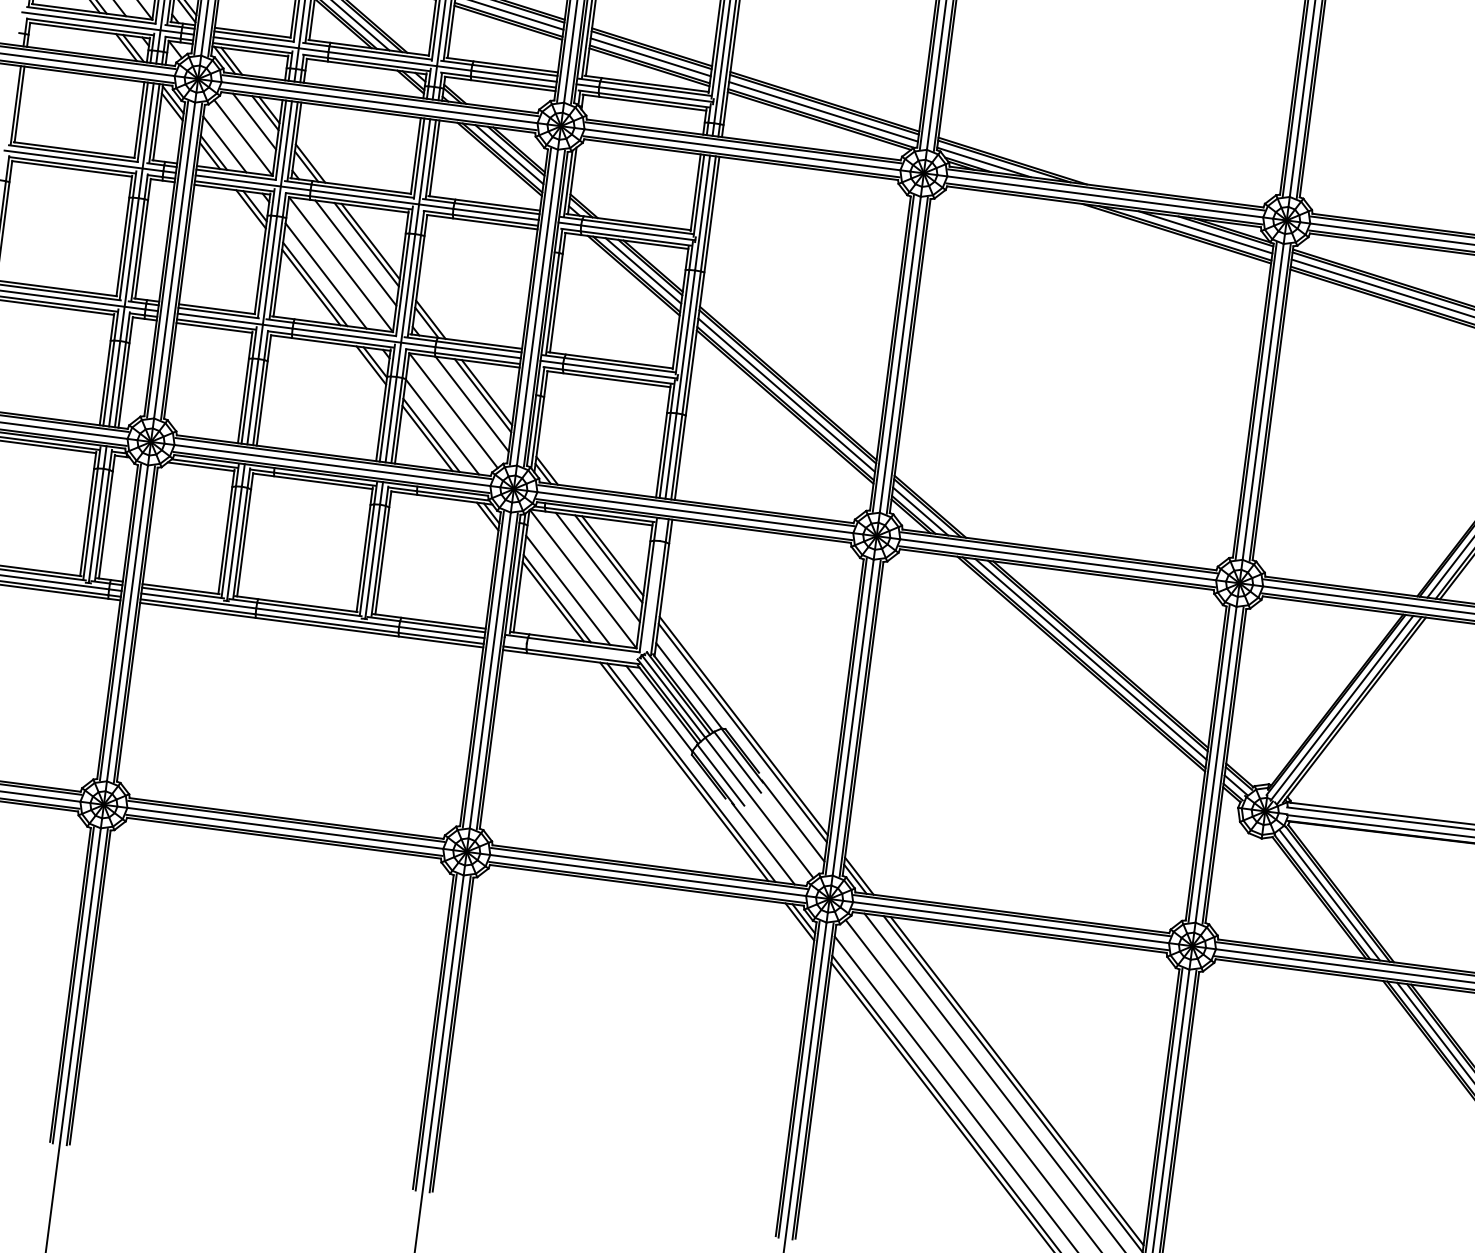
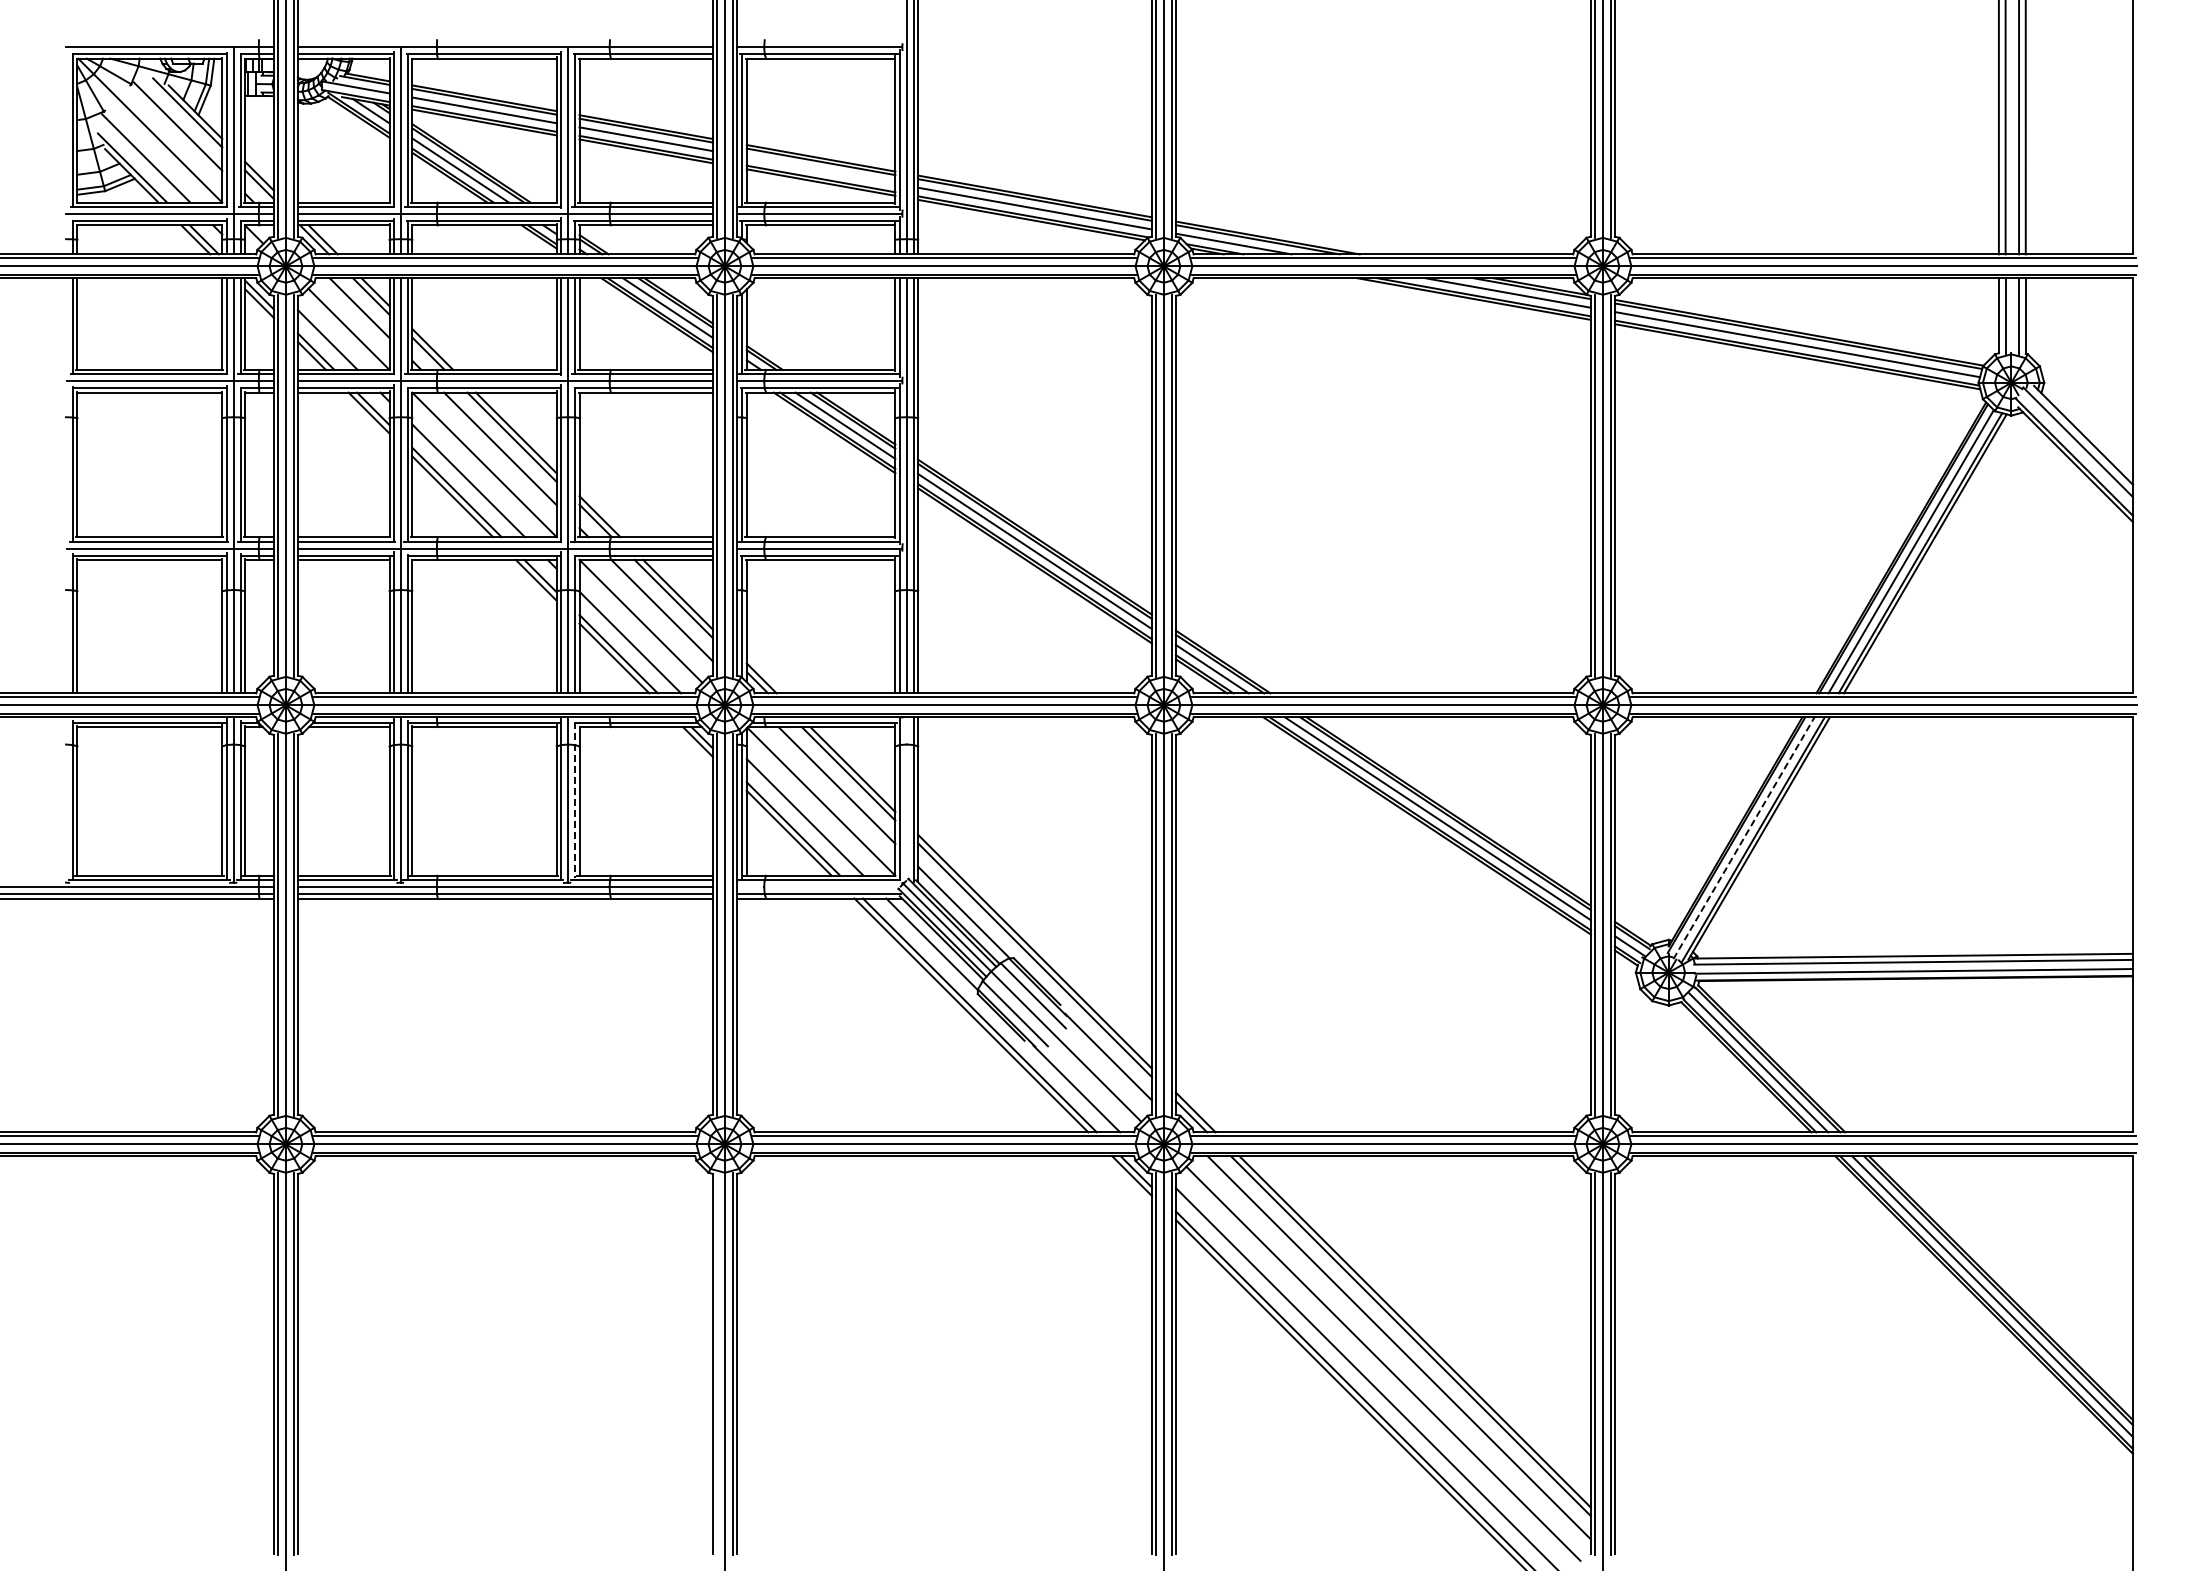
line: (650, 57) -> (820, 170), removed
line: (380, 551) -> (575, 800), solid -> dashed
line: (1342, 707) -> (1744, 837), solid -> dashed
line: (436, 1032) -> (716, 1363), removed

